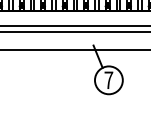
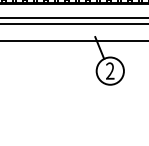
text: (109, 79) -> (110, 70), 7 -> 2

